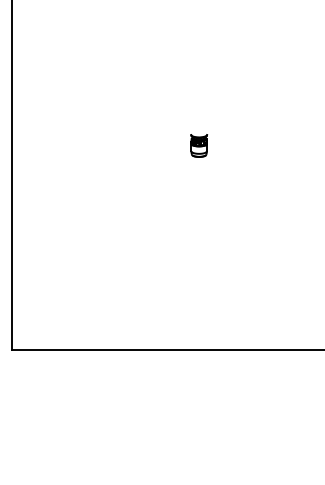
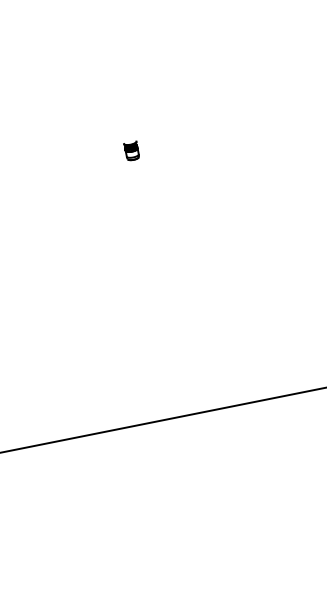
part: (199, 145) -> (132, 150), size x0.6

